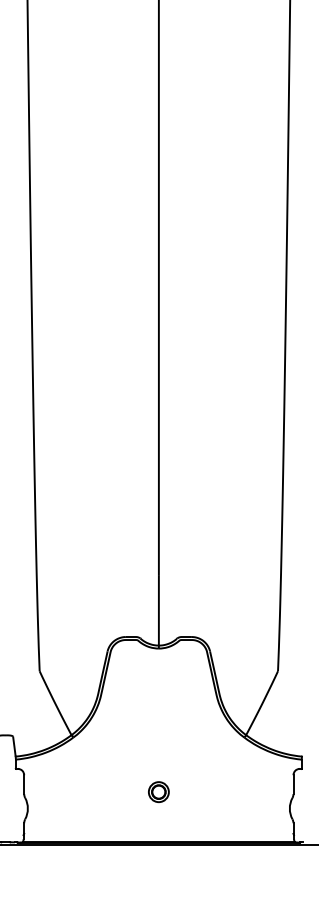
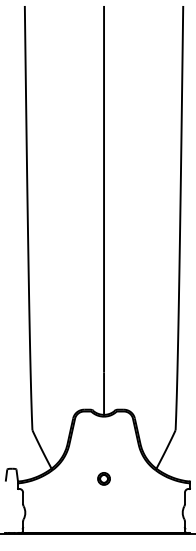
part: (157, 791) -> (103, 478), moved

